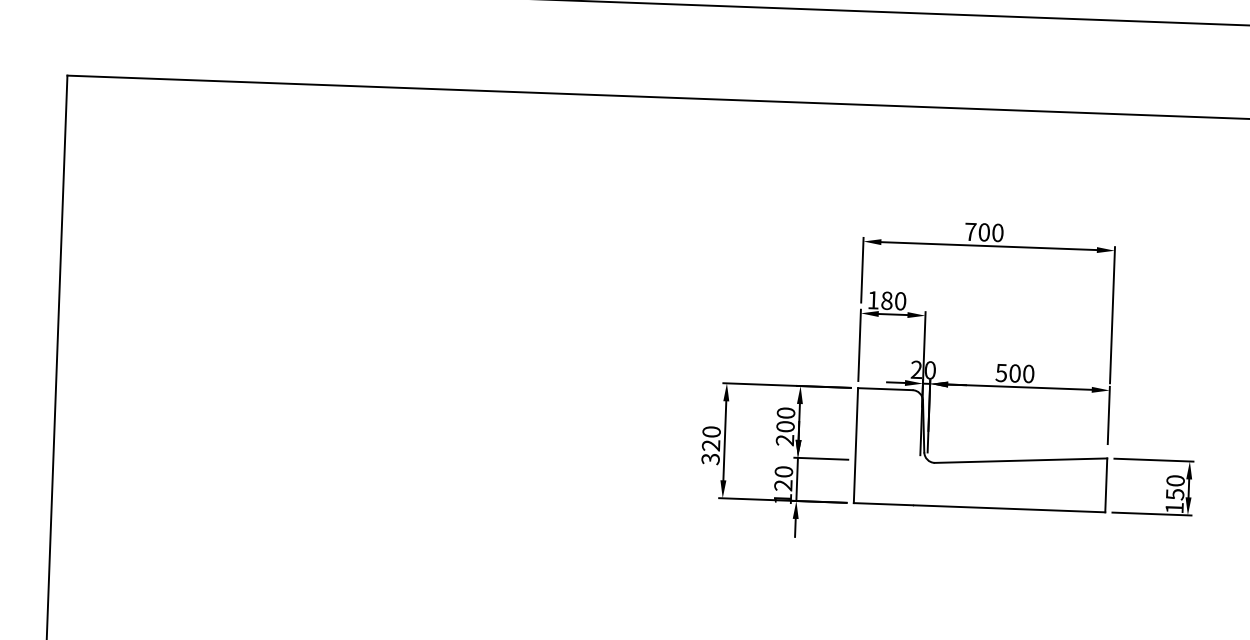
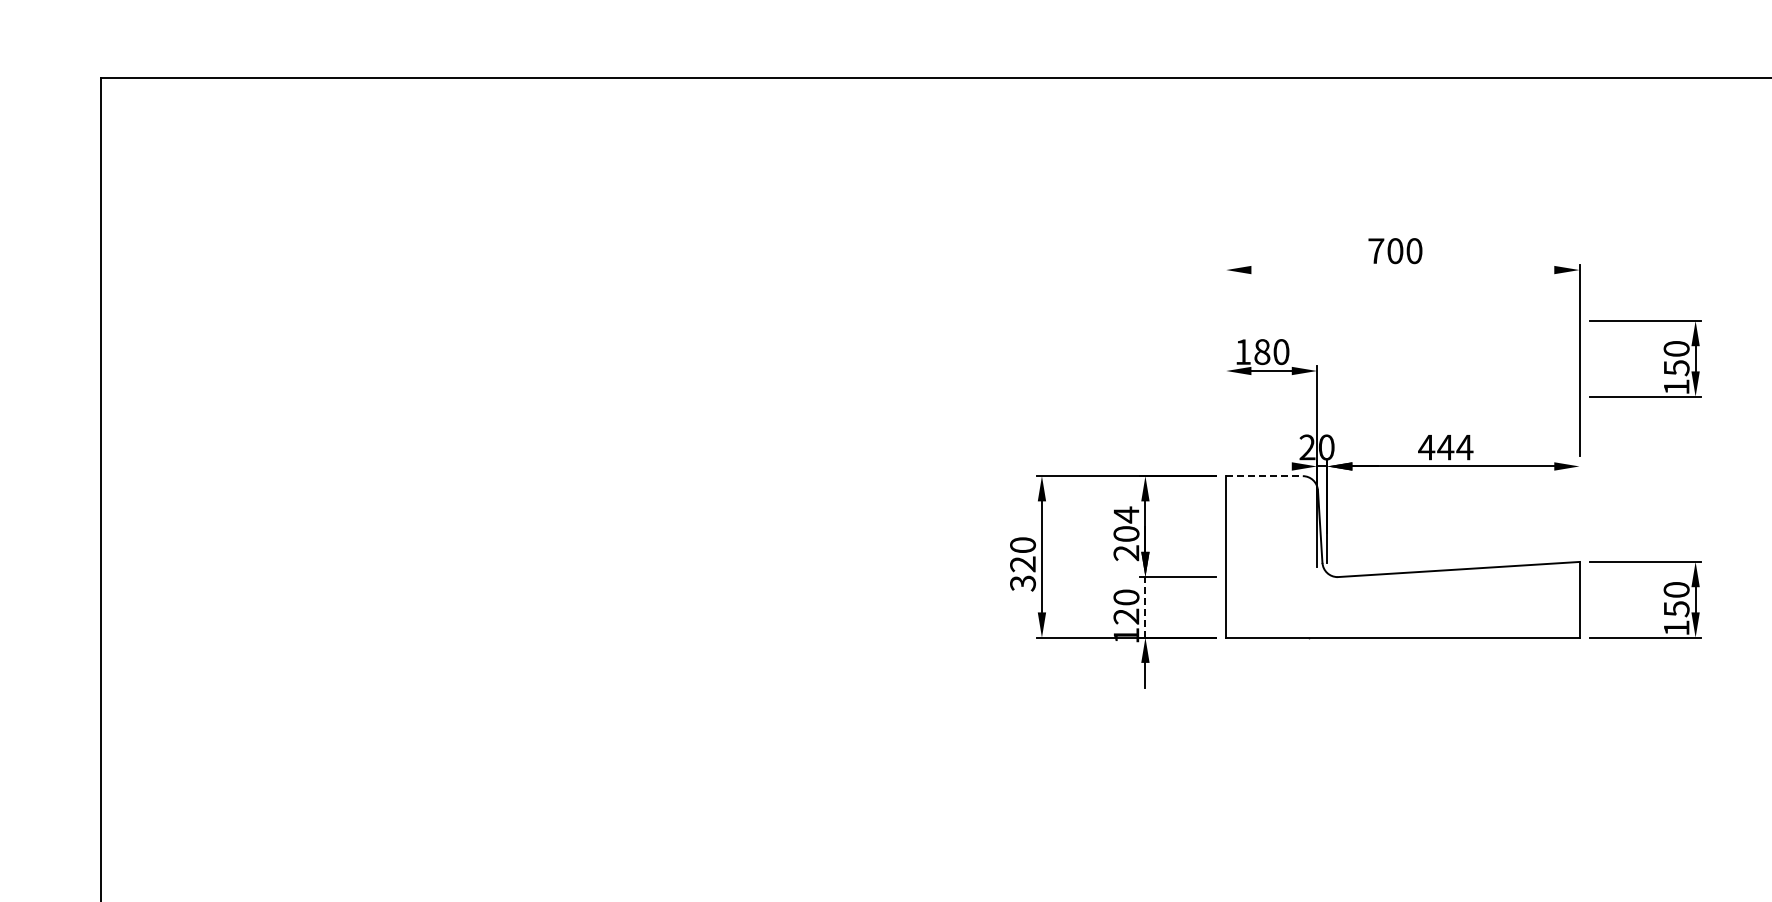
line: (988, 246) -> (1402, 270), removed
line: (862, 270) -> (1226, 310), removed
part: (1172, 318) -> (1664, 361), added
line: (859, 345) -> (1226, 415), removed
text: (1014, 373) -> (1445, 447), 500 -> 444
line: (895, 382) -> (1278, 466), removed
line: (886, 389) -> (1265, 476), solid -> dashed
text: (786, 412) -> (1126, 514), 200 -> 204
line: (1108, 415) -> (1579, 501), removed
line: (797, 478) -> (1145, 606), solid -> dashed

